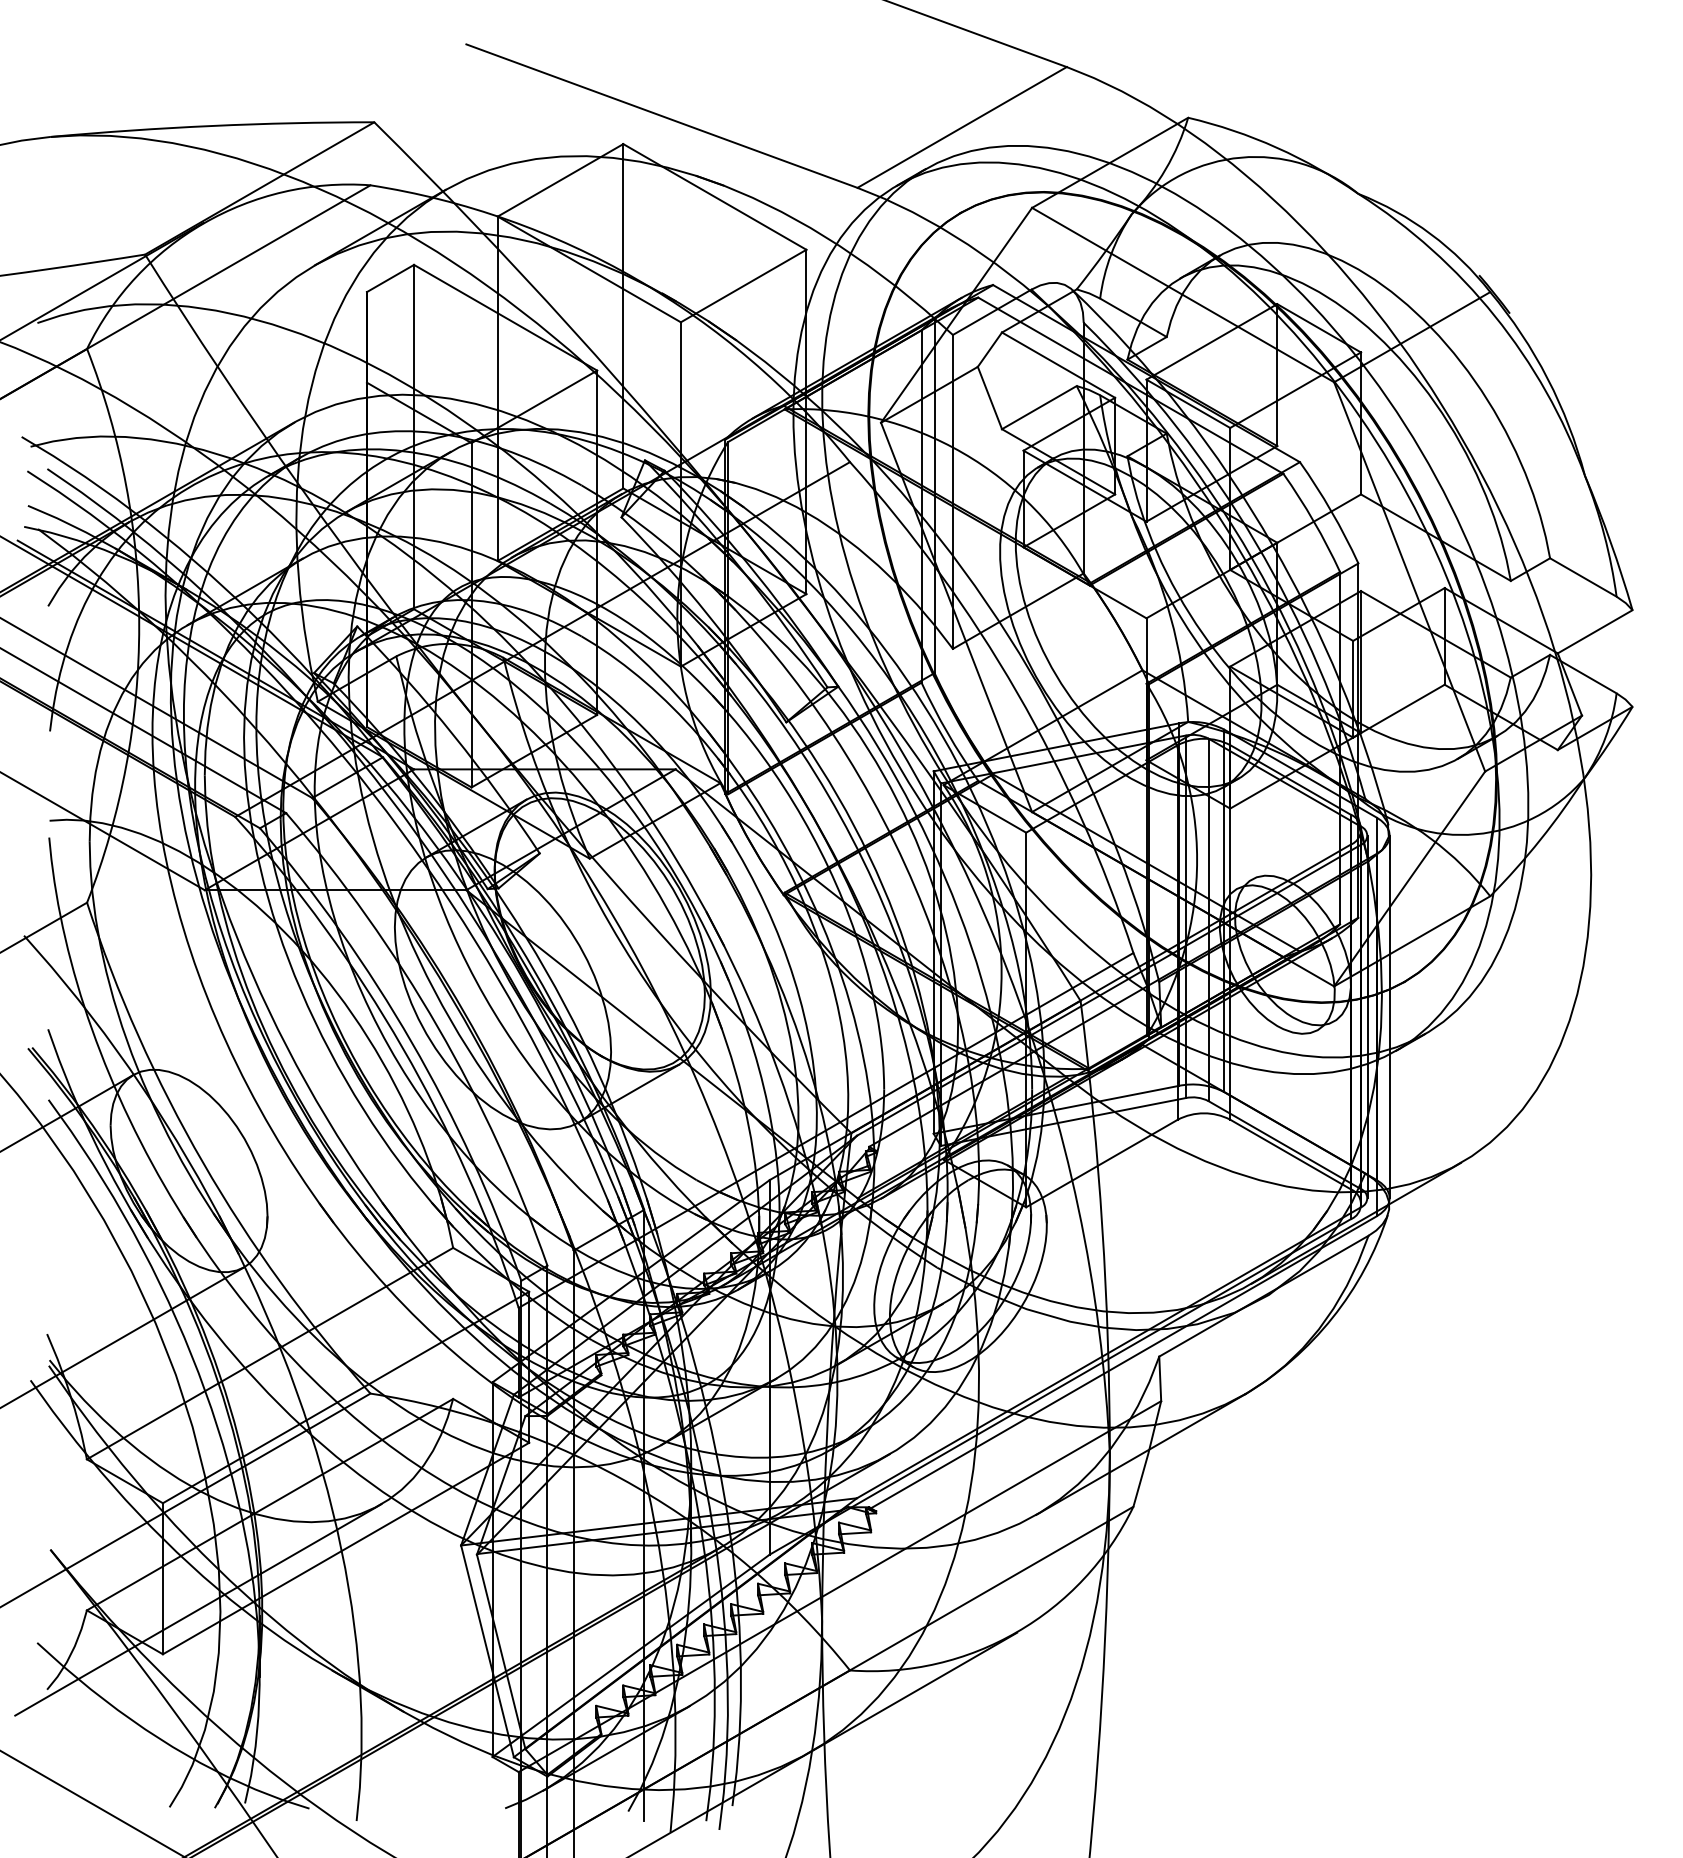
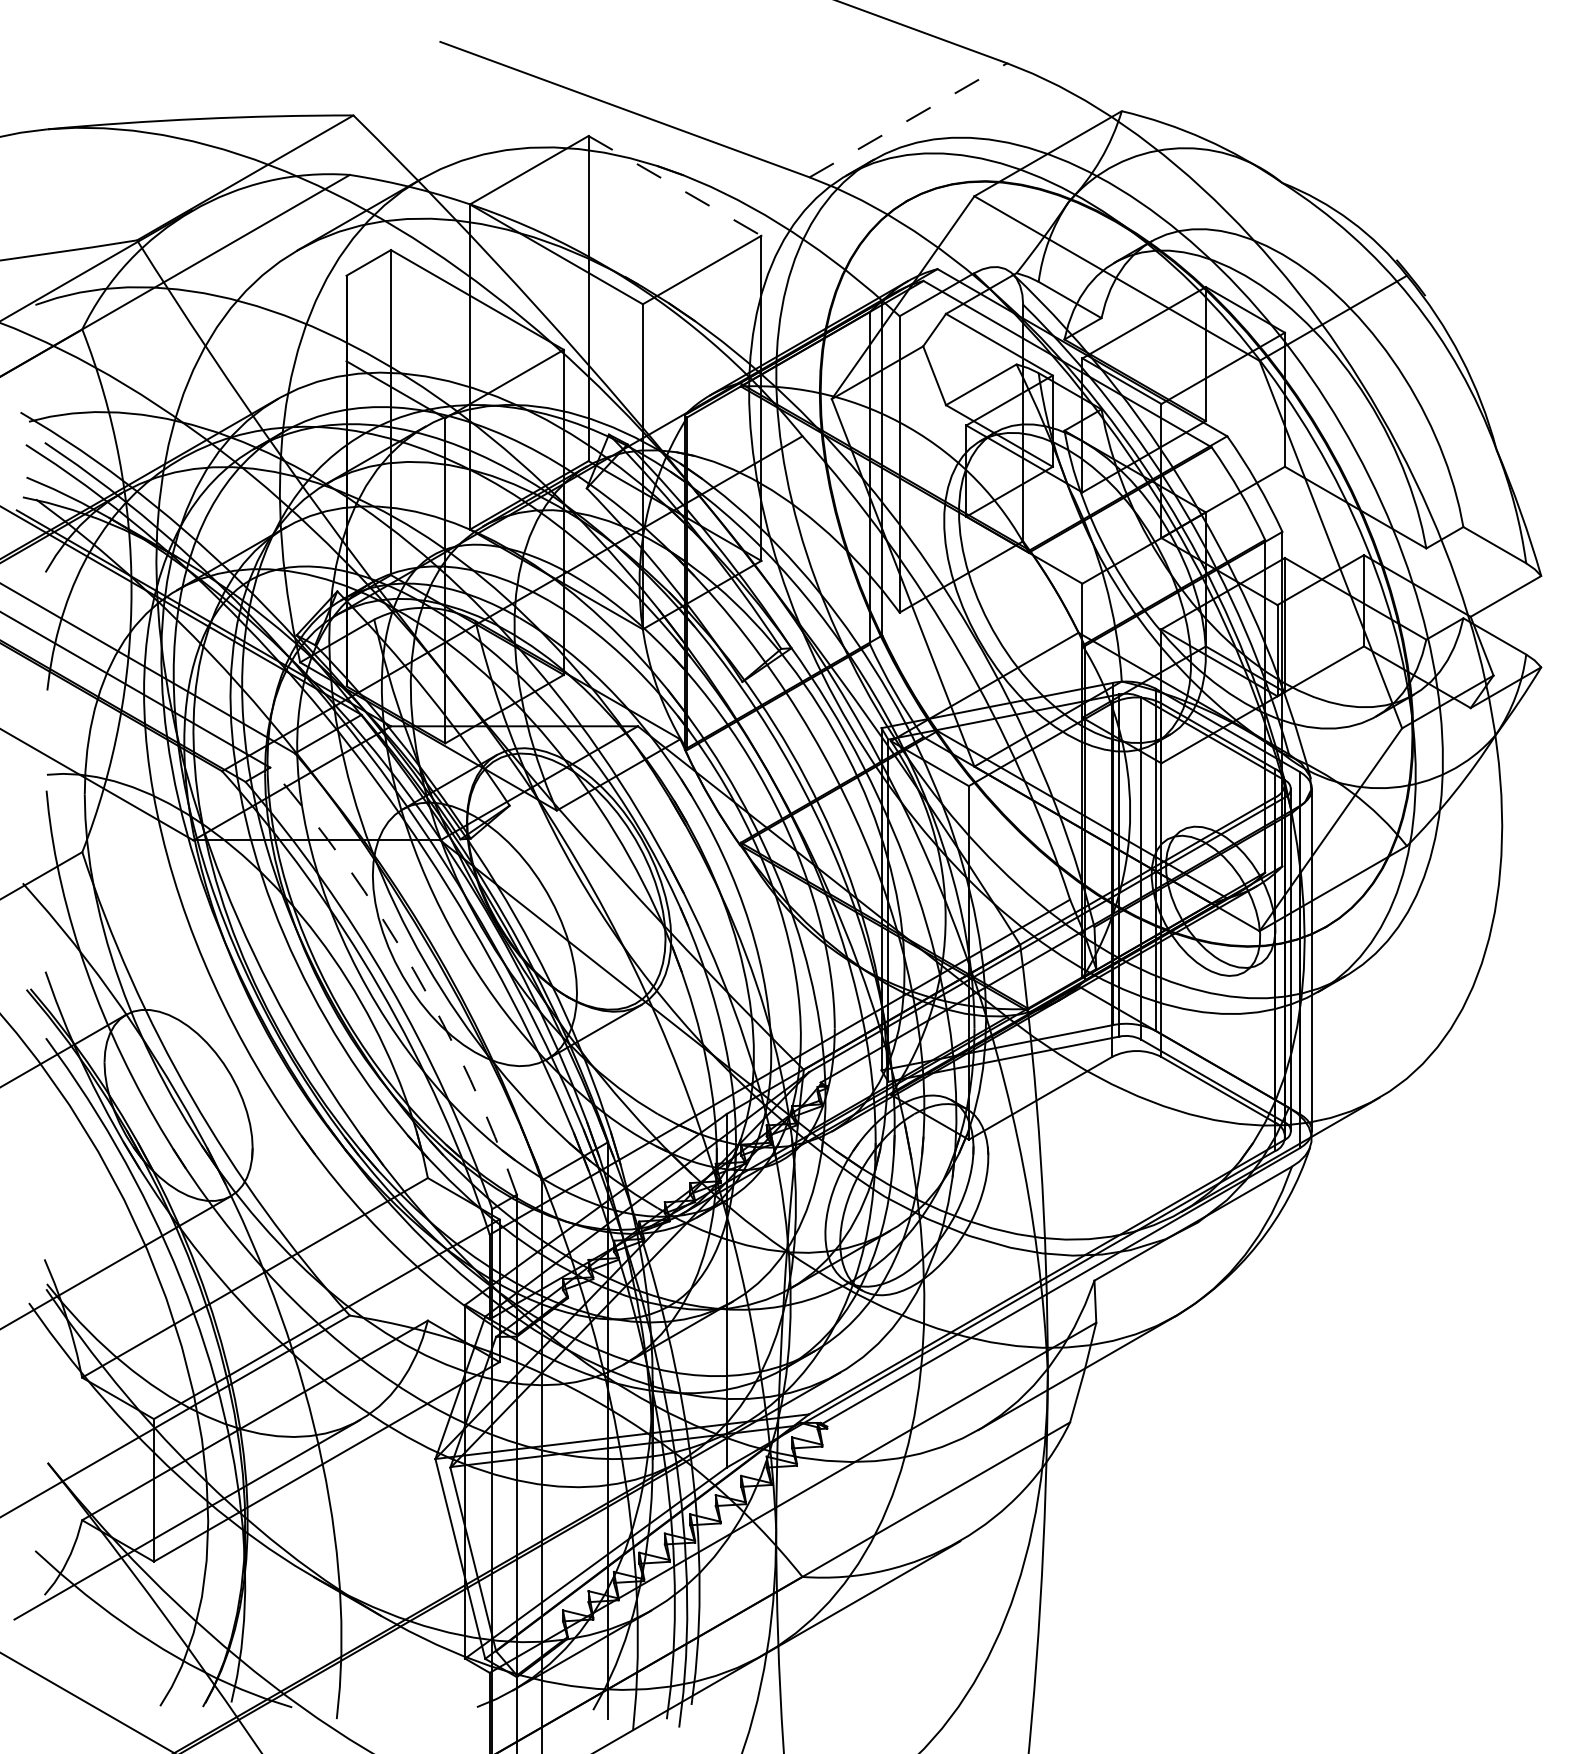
line: (962, 127) -> (908, 120), solid -> dashed
line: (714, 196) -> (674, 185), solid -> dashed
arc: (437, 1026) -> (413, 969), solid -> dashed

